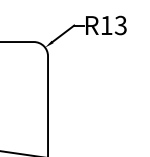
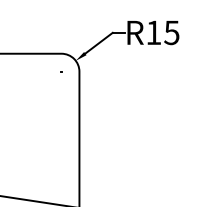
text: (120, 25) -> (171, 32), R13 -> R15

